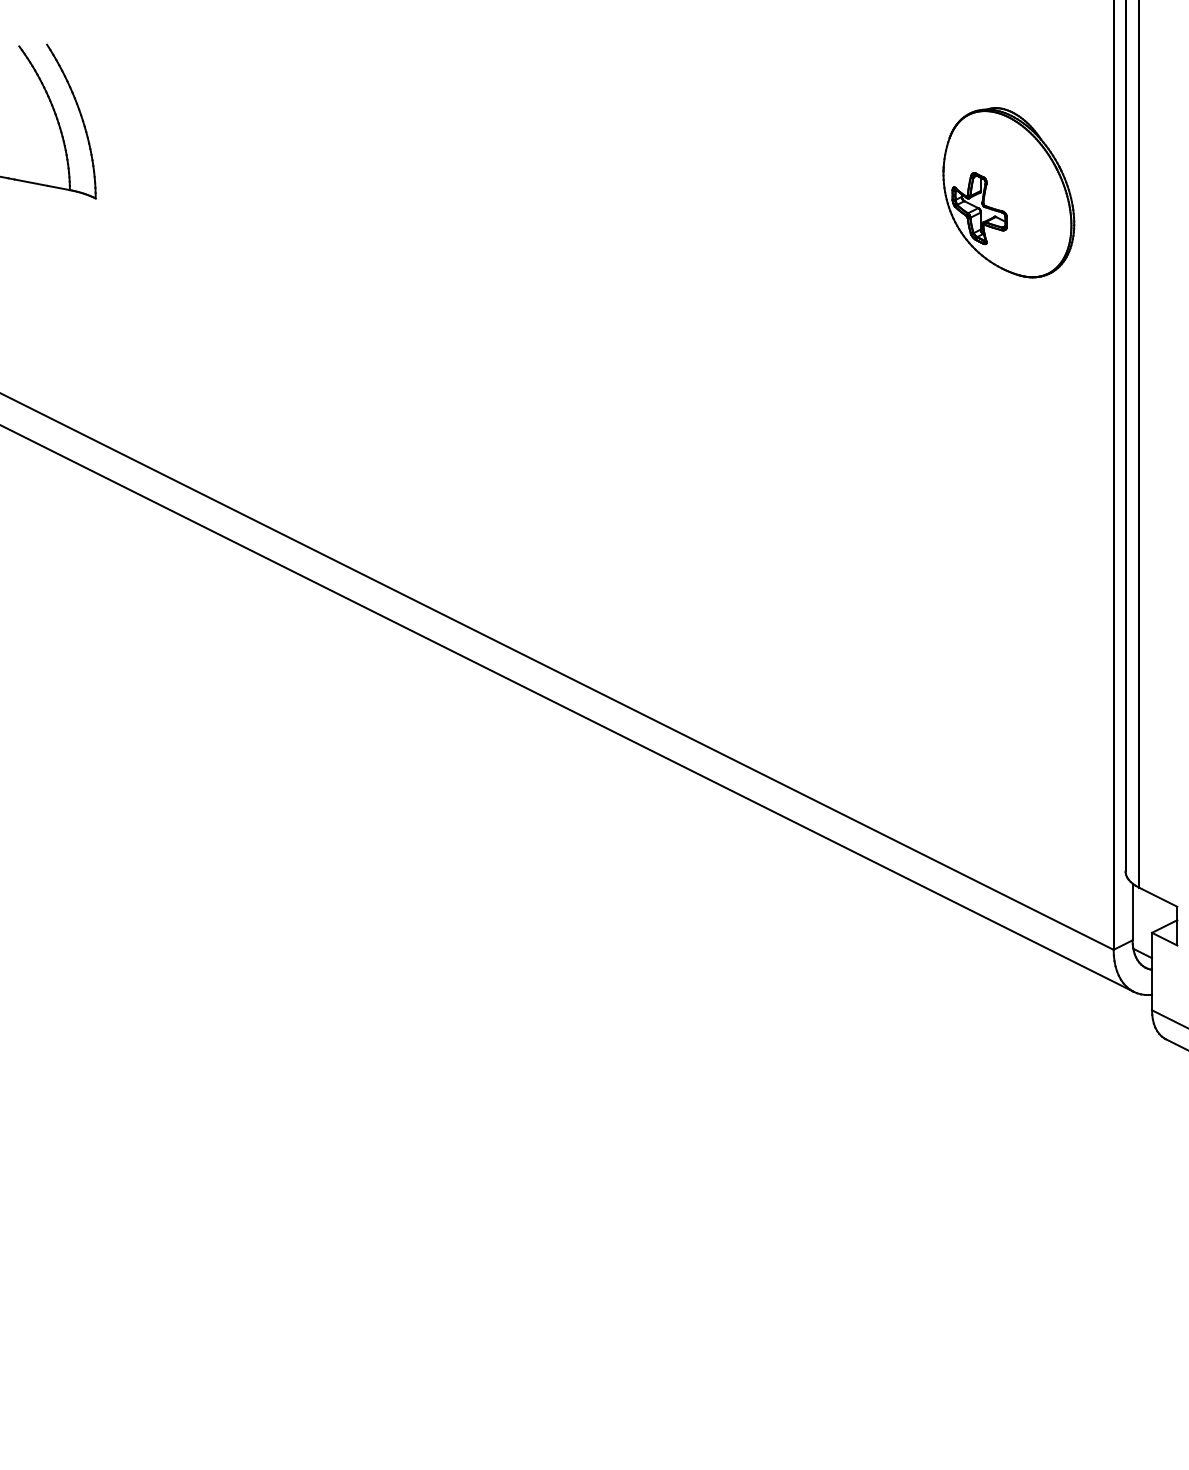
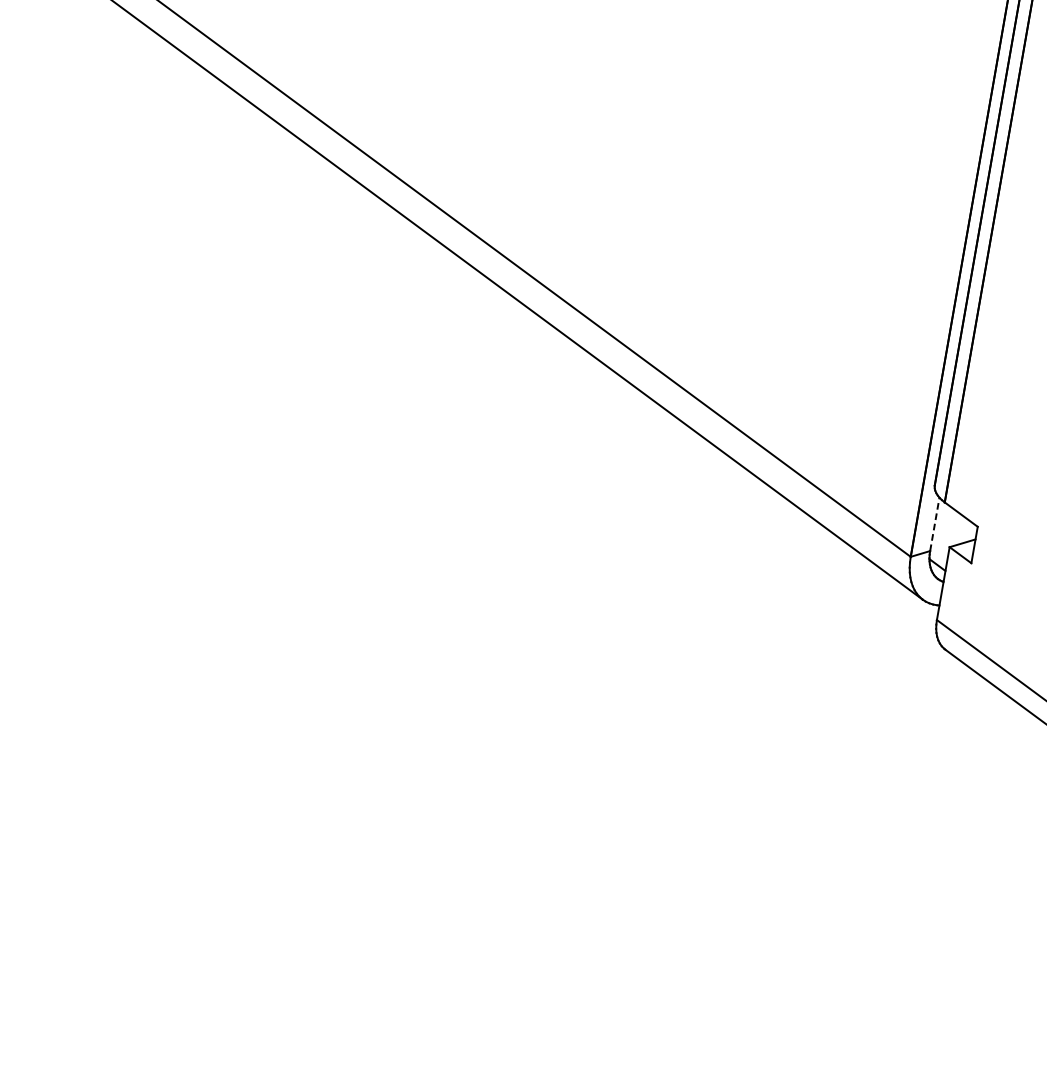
line: (1132, 911) -> (934, 523), solid -> dashed

